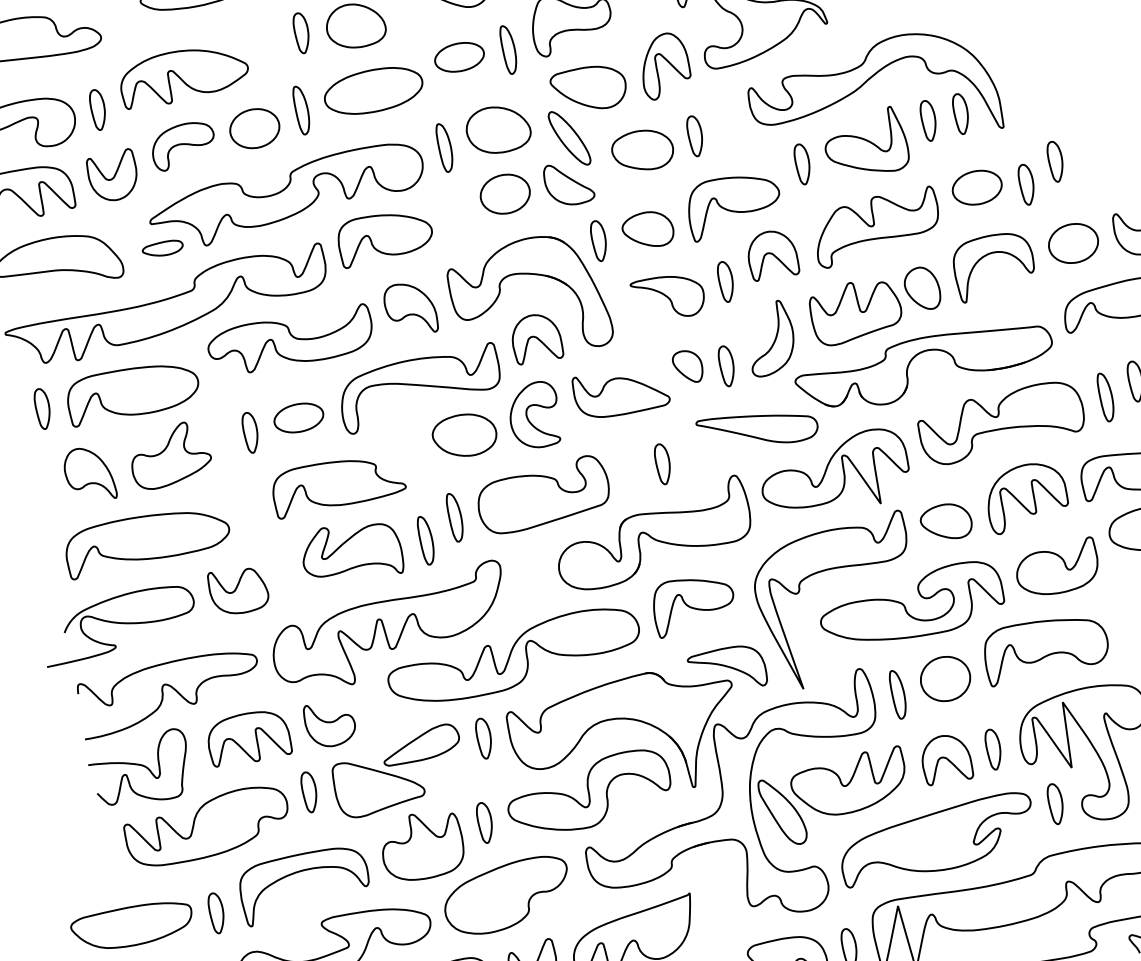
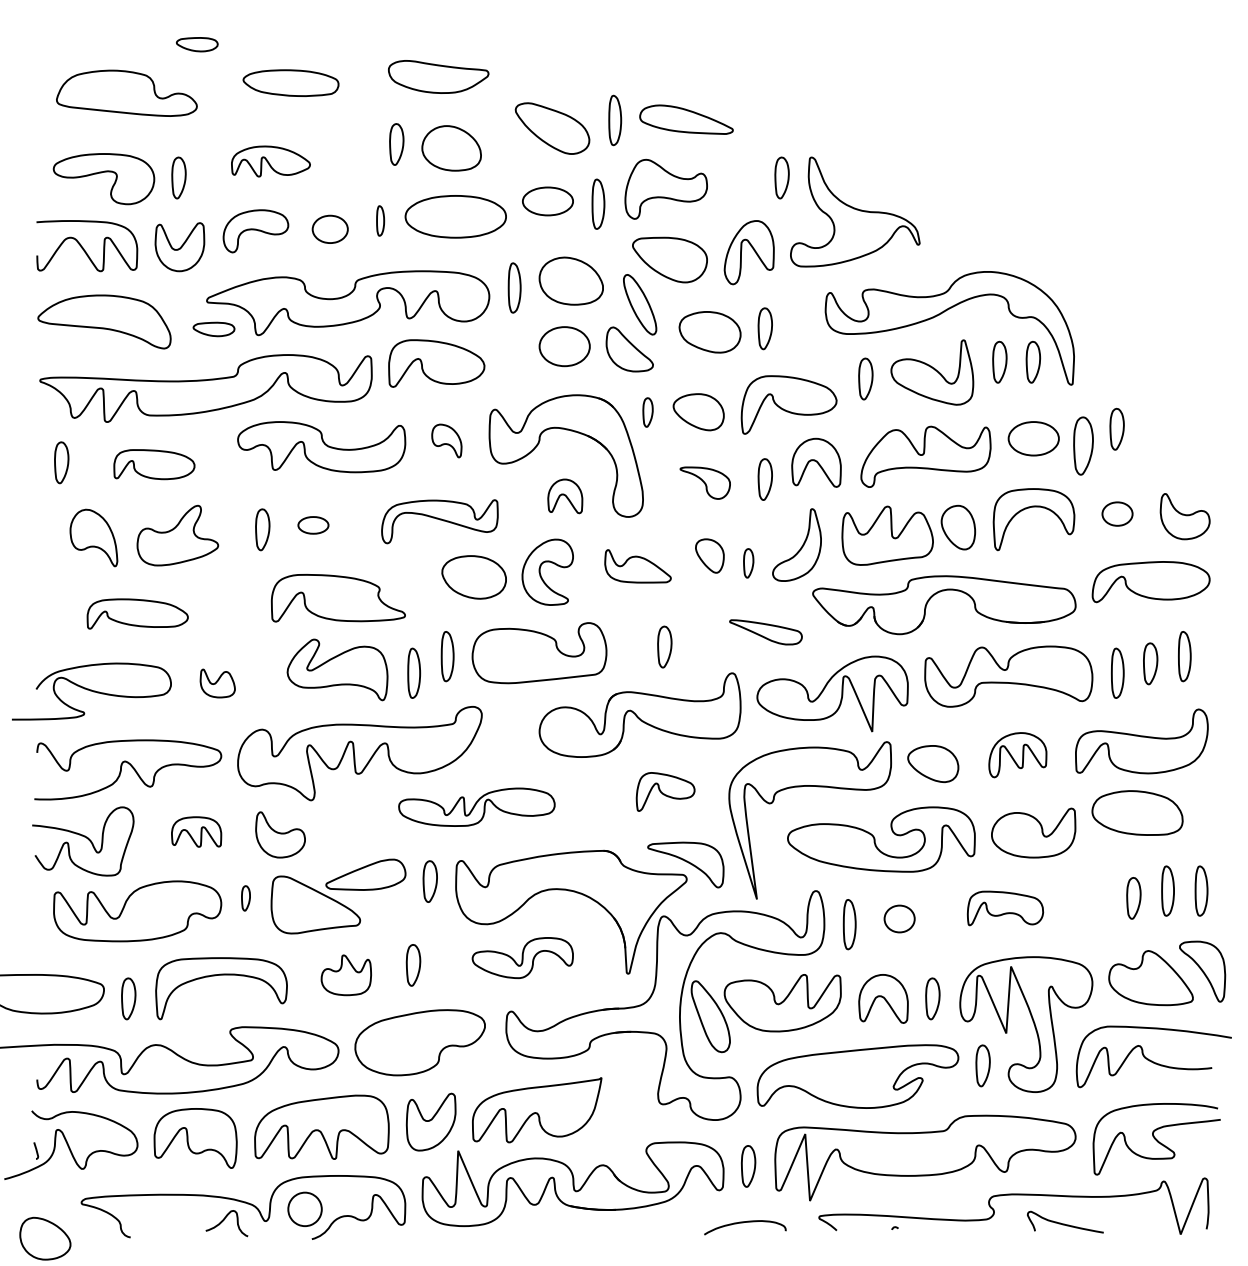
part: (183, 75) -> (270, 161), size x0.6
part: (301, 109) -> (380, 220), size x0.6
part: (255, 128) -> (330, 229), size x0.7
part: (1026, 184) -> (1083, 445), size x1.4
part: (598, 240) -> (647, 412), size x0.7
part: (1073, 242) -> (1117, 513), size x0.6
part: (668, 296) -> (705, 482), size x0.7
part: (410, 308) -> (446, 440), size x0.6
part: (536, 338) -> (565, 496), size x0.7
part: (727, 366) -> (748, 563), size x0.7
part: (419, 388) -> (439, 521), size x0.7
part: (132, 391) -> (154, 464), size x0.6
part: (620, 391) -> (637, 566), size x0.7
part: (298, 418) -> (313, 525), size x0.6
part: (757, 429) -> (765, 632), size x0.6
part: (1025, 496) -> (1017, 754), size x0.7
part: (146, 539) -> (137, 613), size x0.6
part: (238, 590) -> (217, 683), size x0.6
part: (693, 603) -> (665, 791), size x0.7
part: (1045, 647) -> (1005, 908), size x0.6
part: (513, 657) -> (476, 807), size x0.6
part: (945, 678) -> (899, 918), size x0.6
part: (248, 737) -> (196, 831), size x0.6
part: (309, 792) -> (245, 898), size x0.6
part: (588, 792) -> (522, 957), size x0.6
part: (422, 846) -> (346, 975), size x0.6

